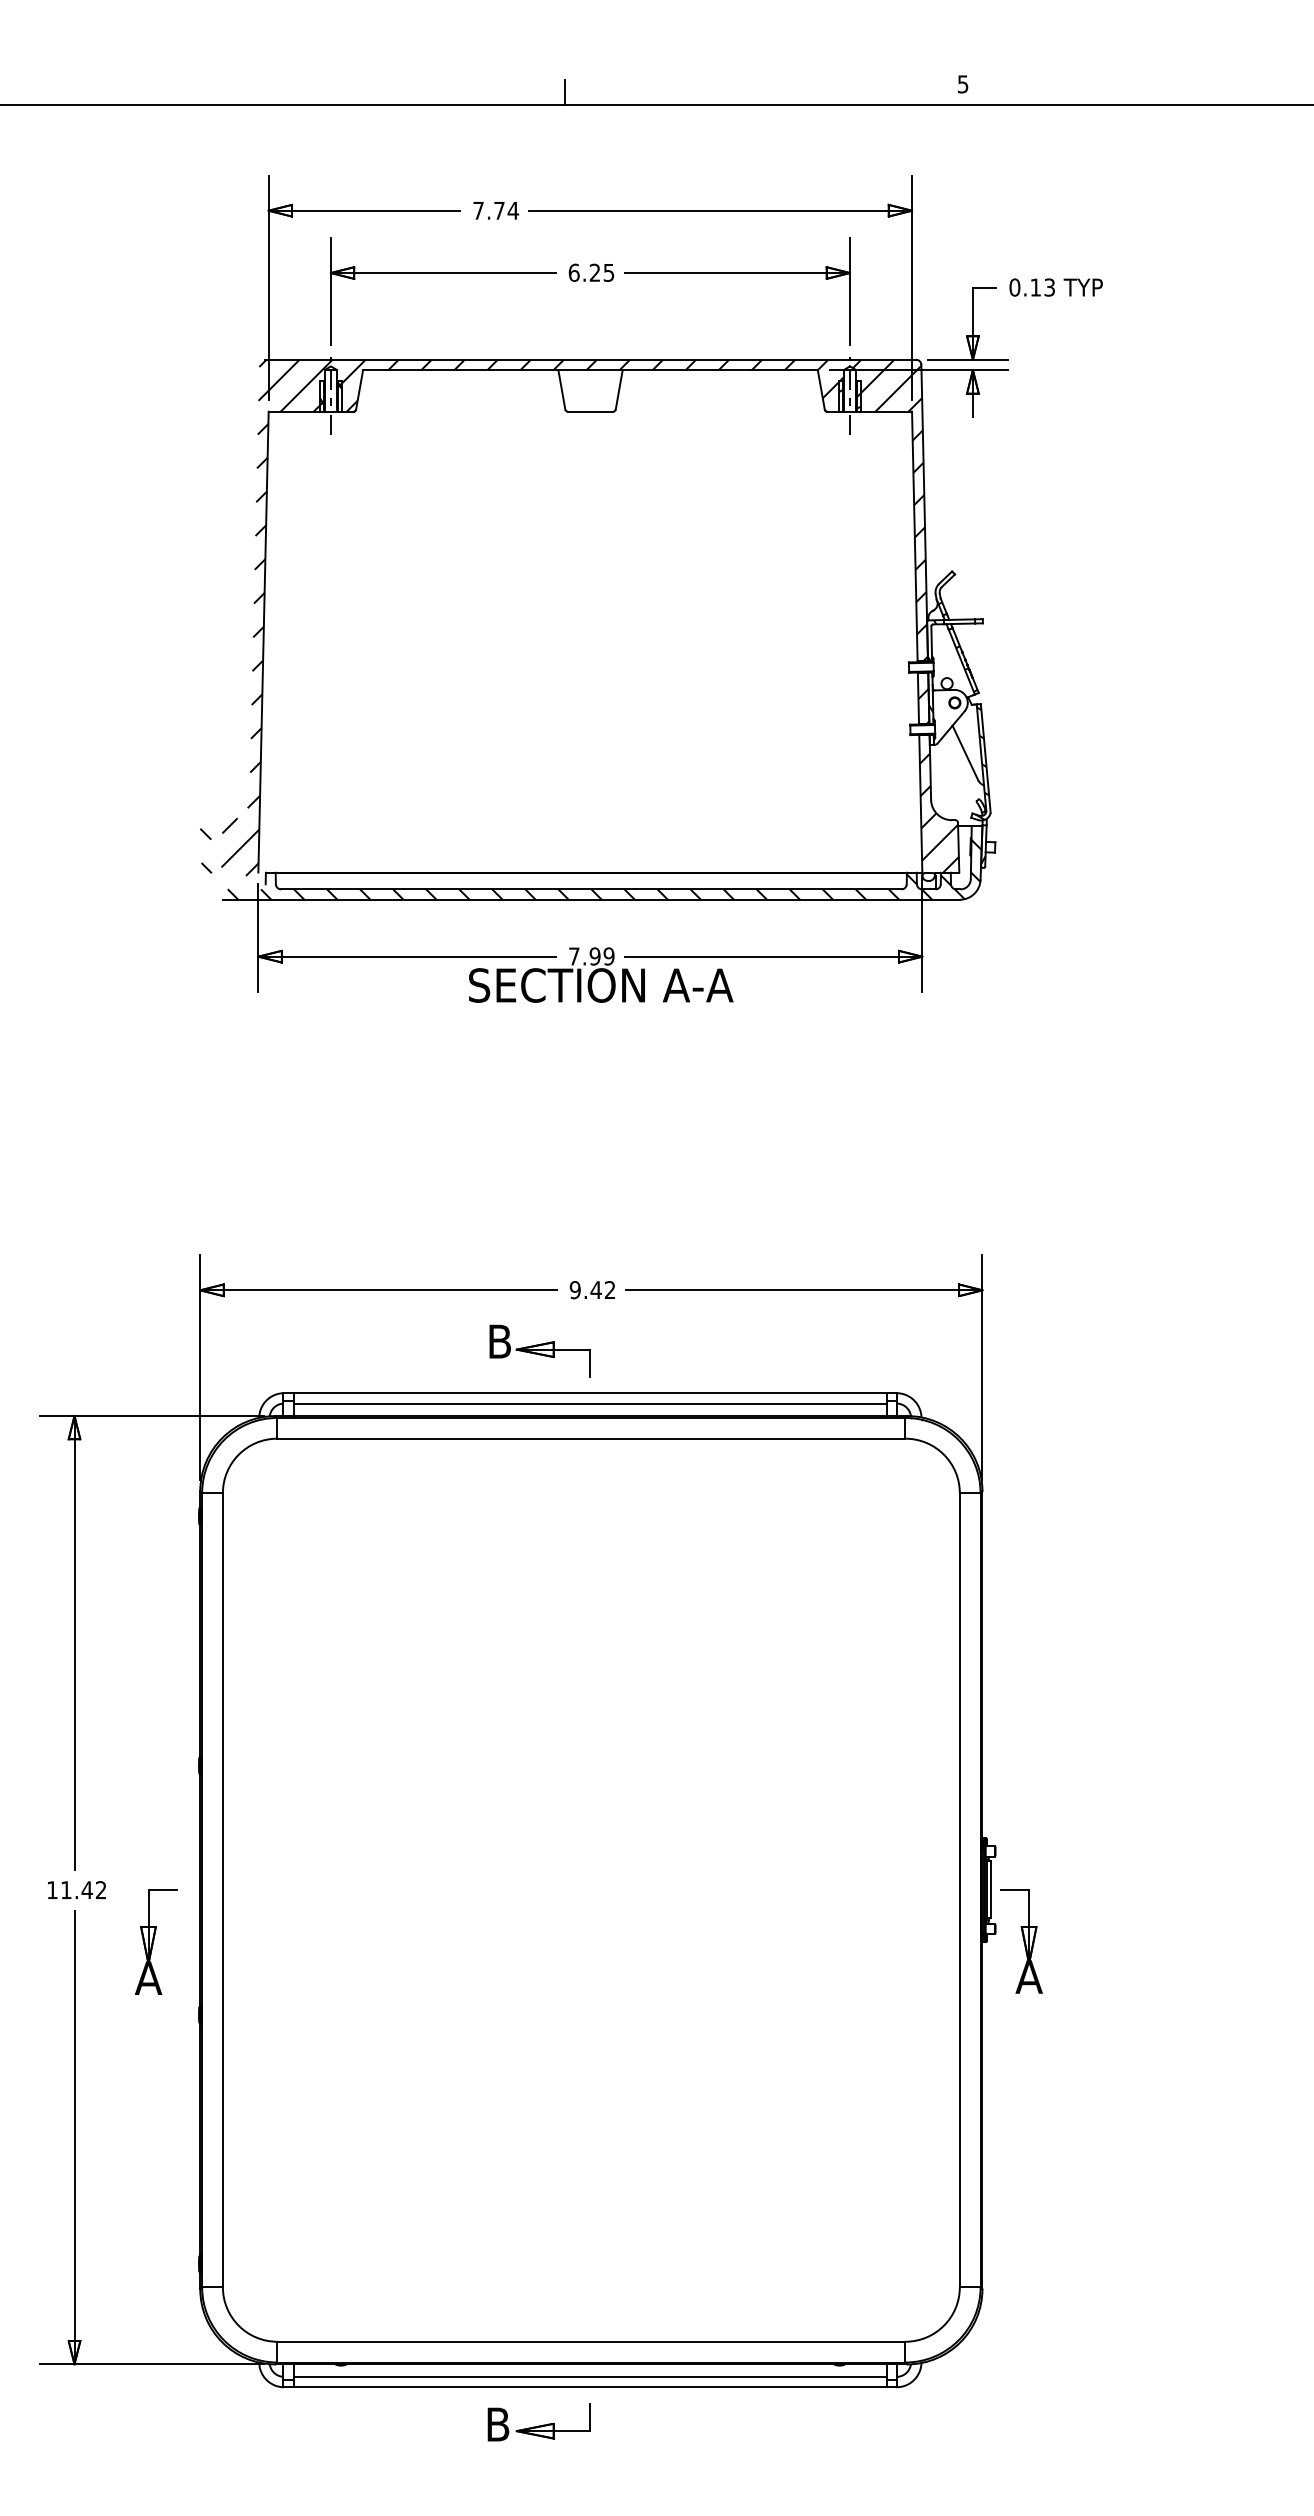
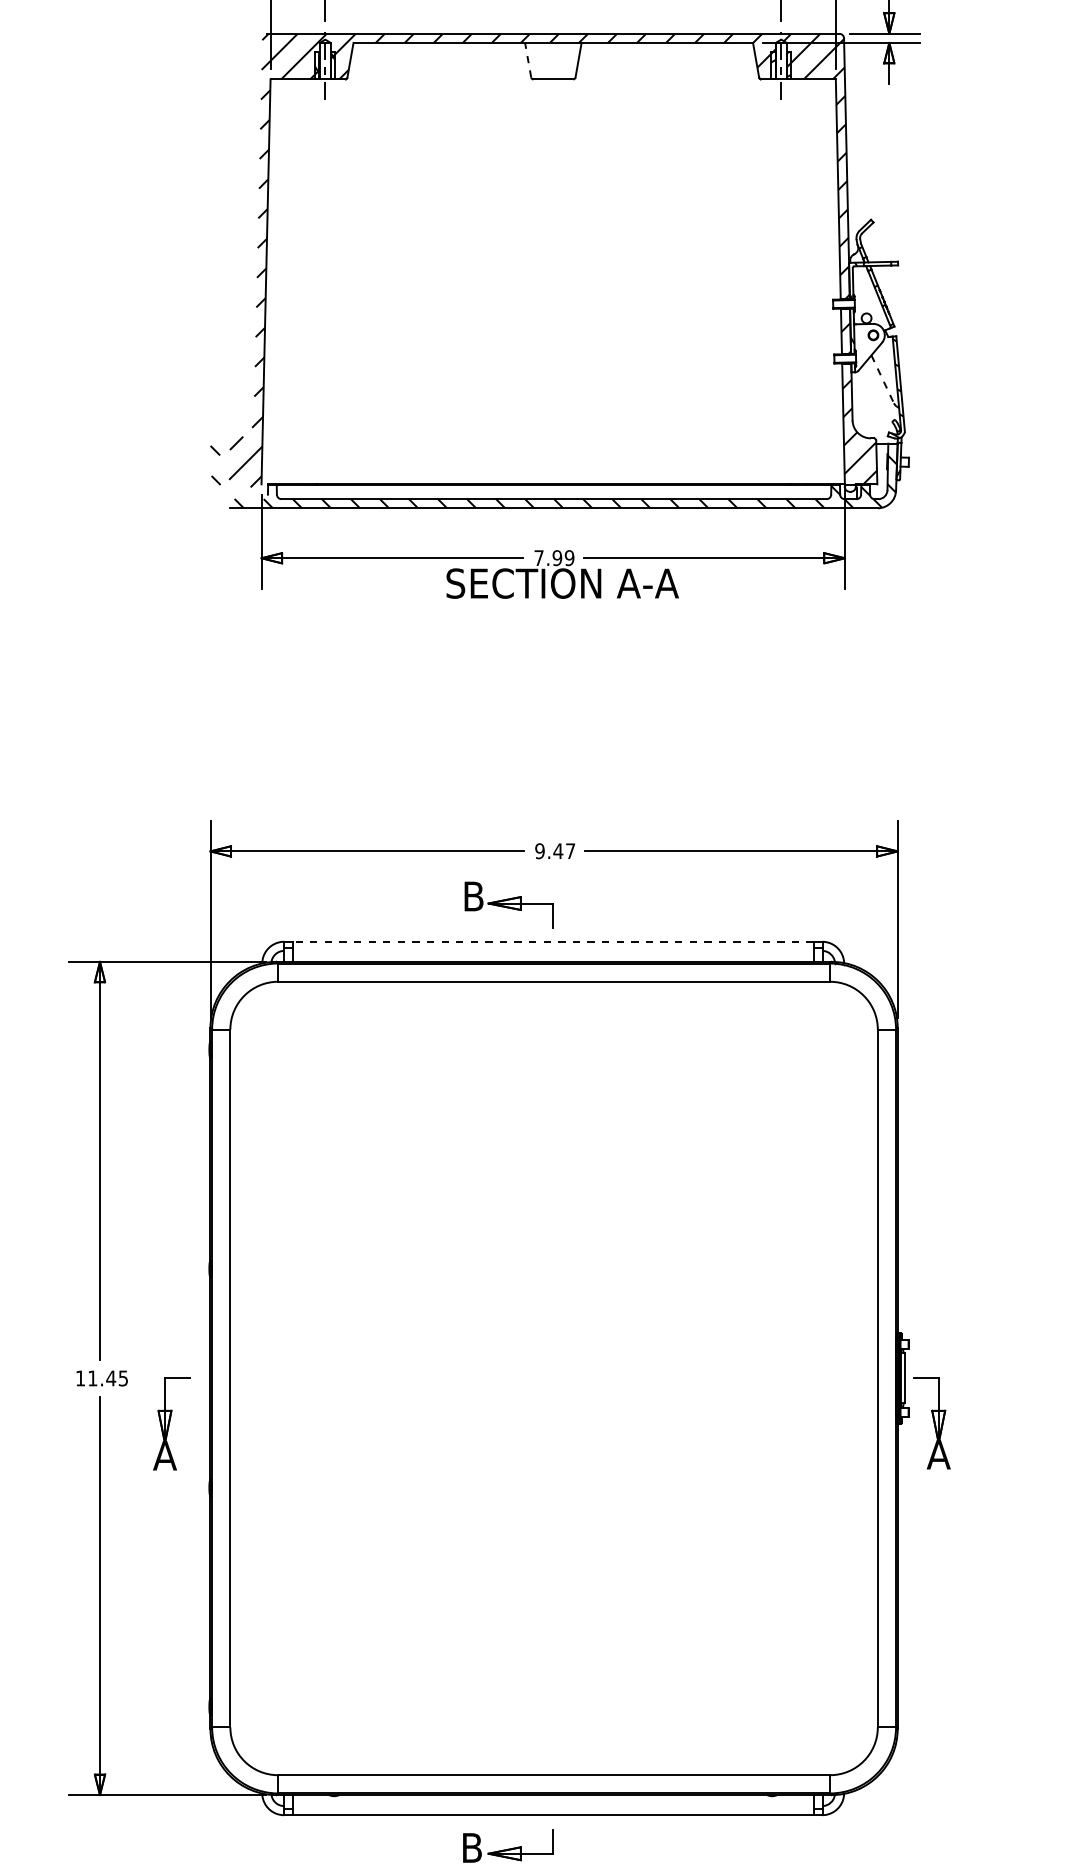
line: (561, 389) -> (527, 59), solid -> dashed
line: (965, 753) -> (882, 379), solid -> dashed
text: (609, 1289) -> (570, 850), 9.42 -> 9.47
line: (590, 1393) -> (553, 942), solid -> dashed
line: (589, 1403) -> (552, 950), removed
text: (101, 1890) -> (123, 1378), 11.42 -> 11.45
line: (589, 2376) -> (552, 1805), removed

